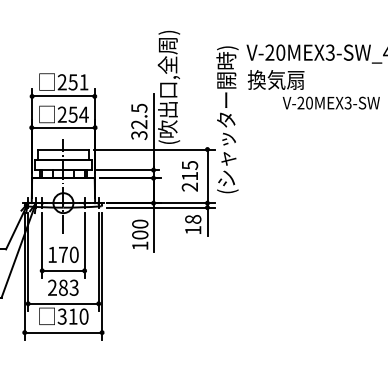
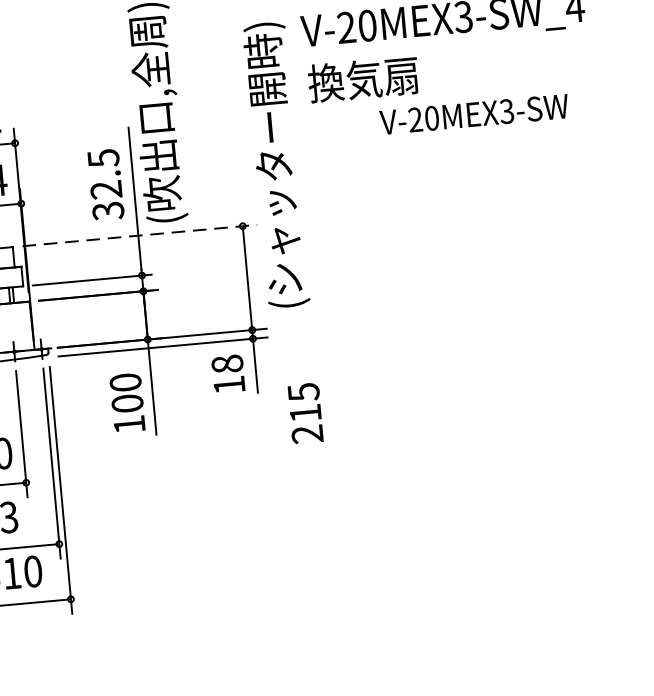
line: (154, 149) -> (140, 235), solid -> dashed
text: (189, 176) -> (304, 413), moved

